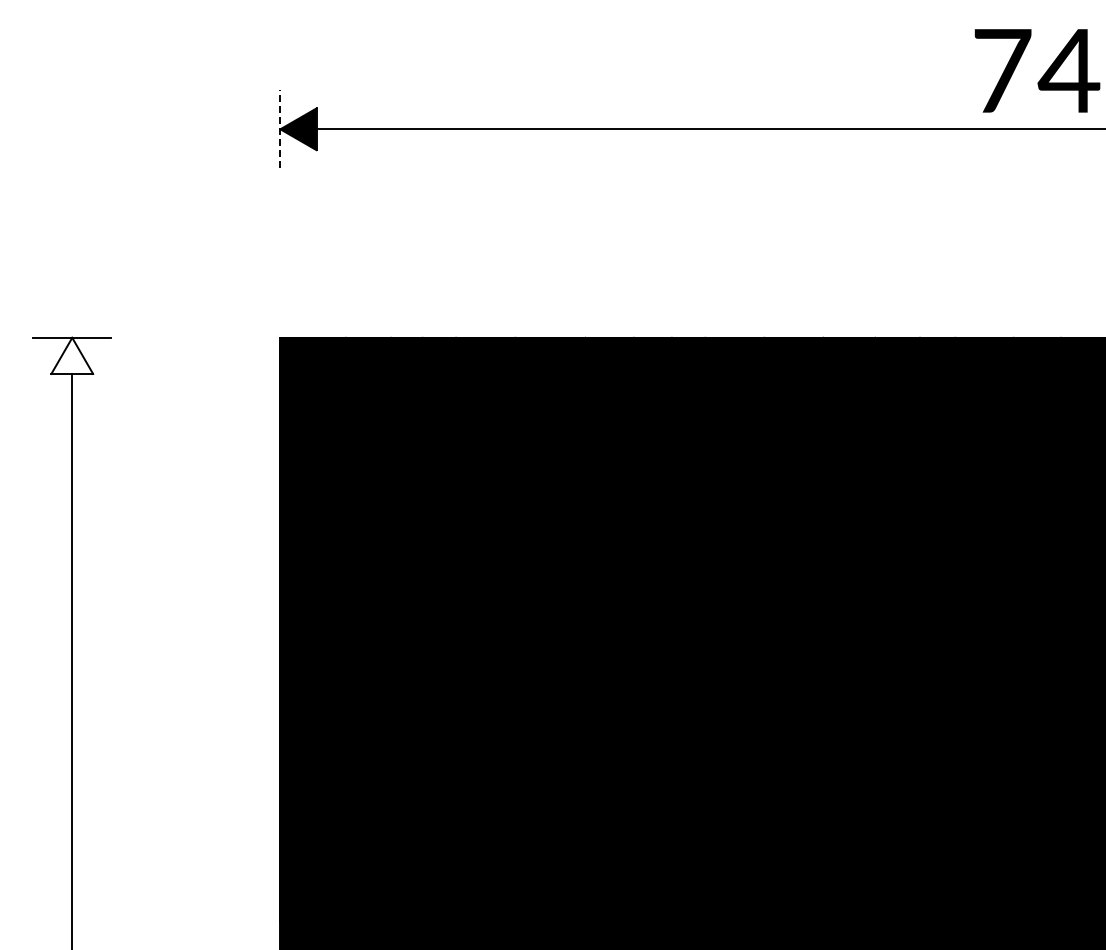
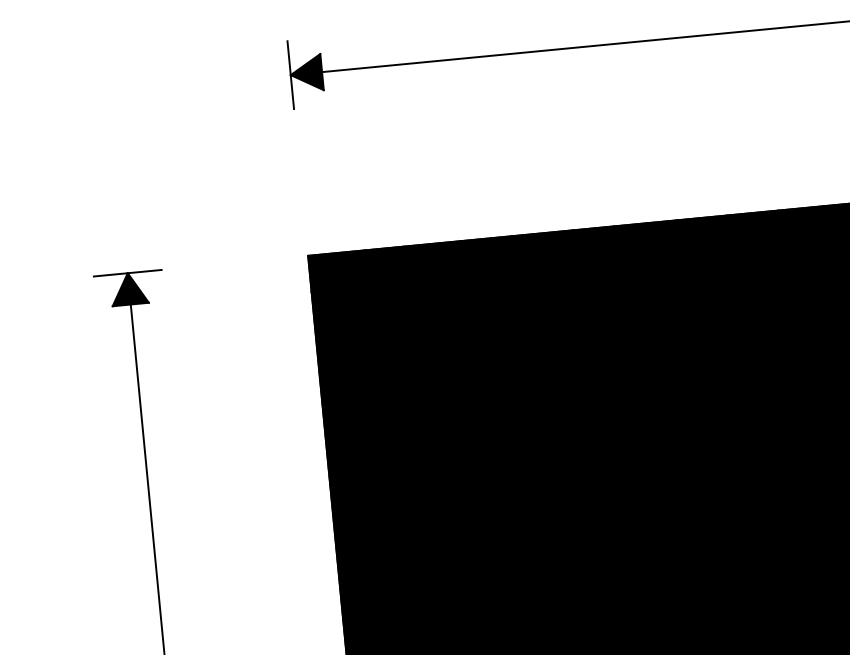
line: (280, 128) -> (290, 74), dashed -> solid
fill: (72, 355) -> (129, 288), added

